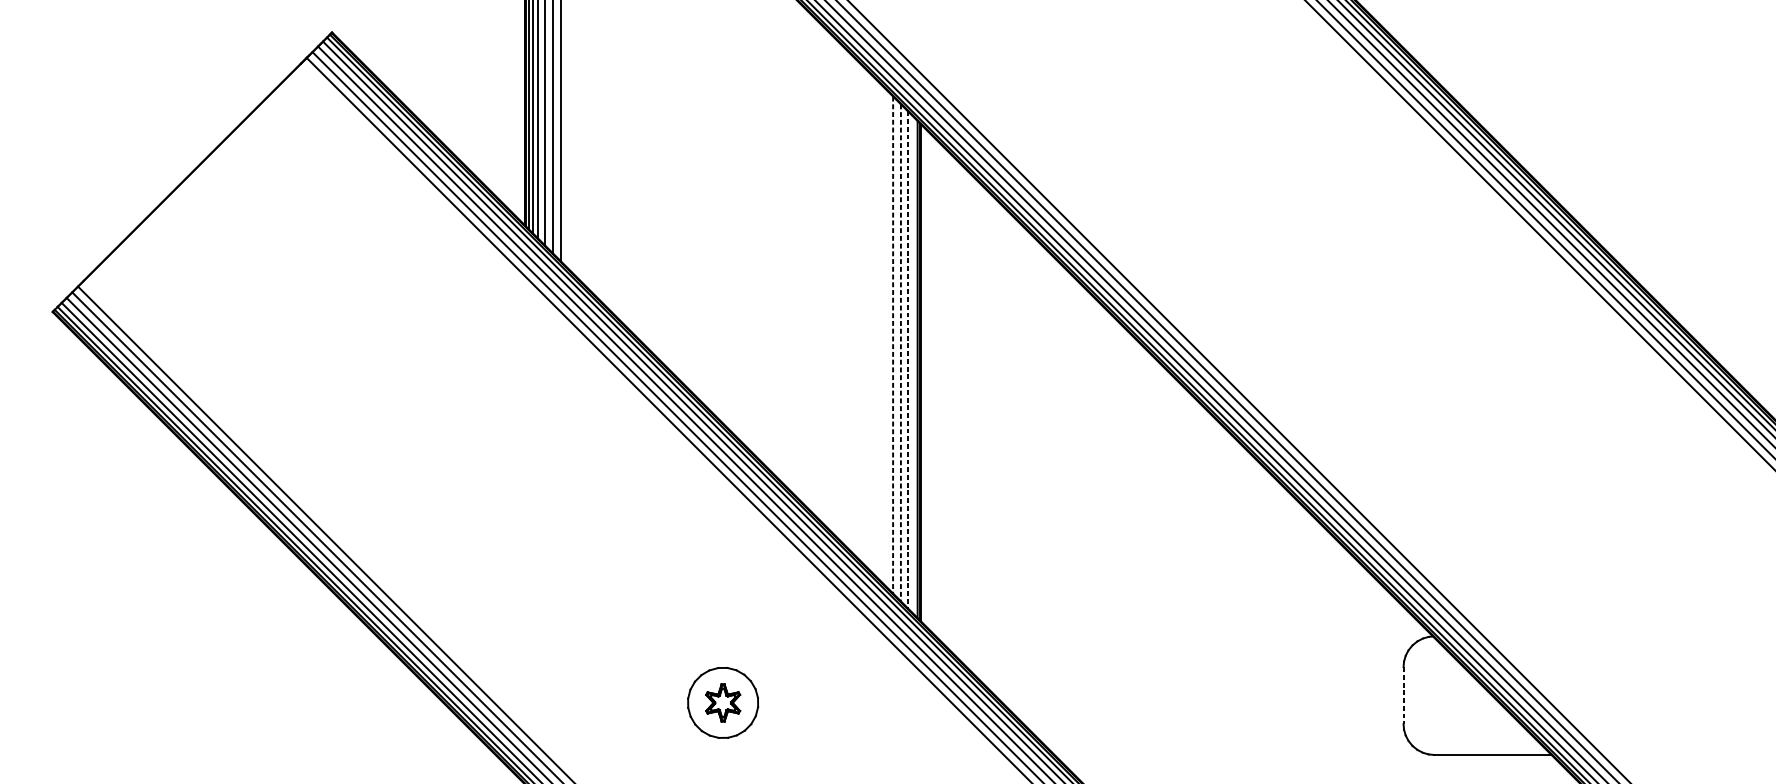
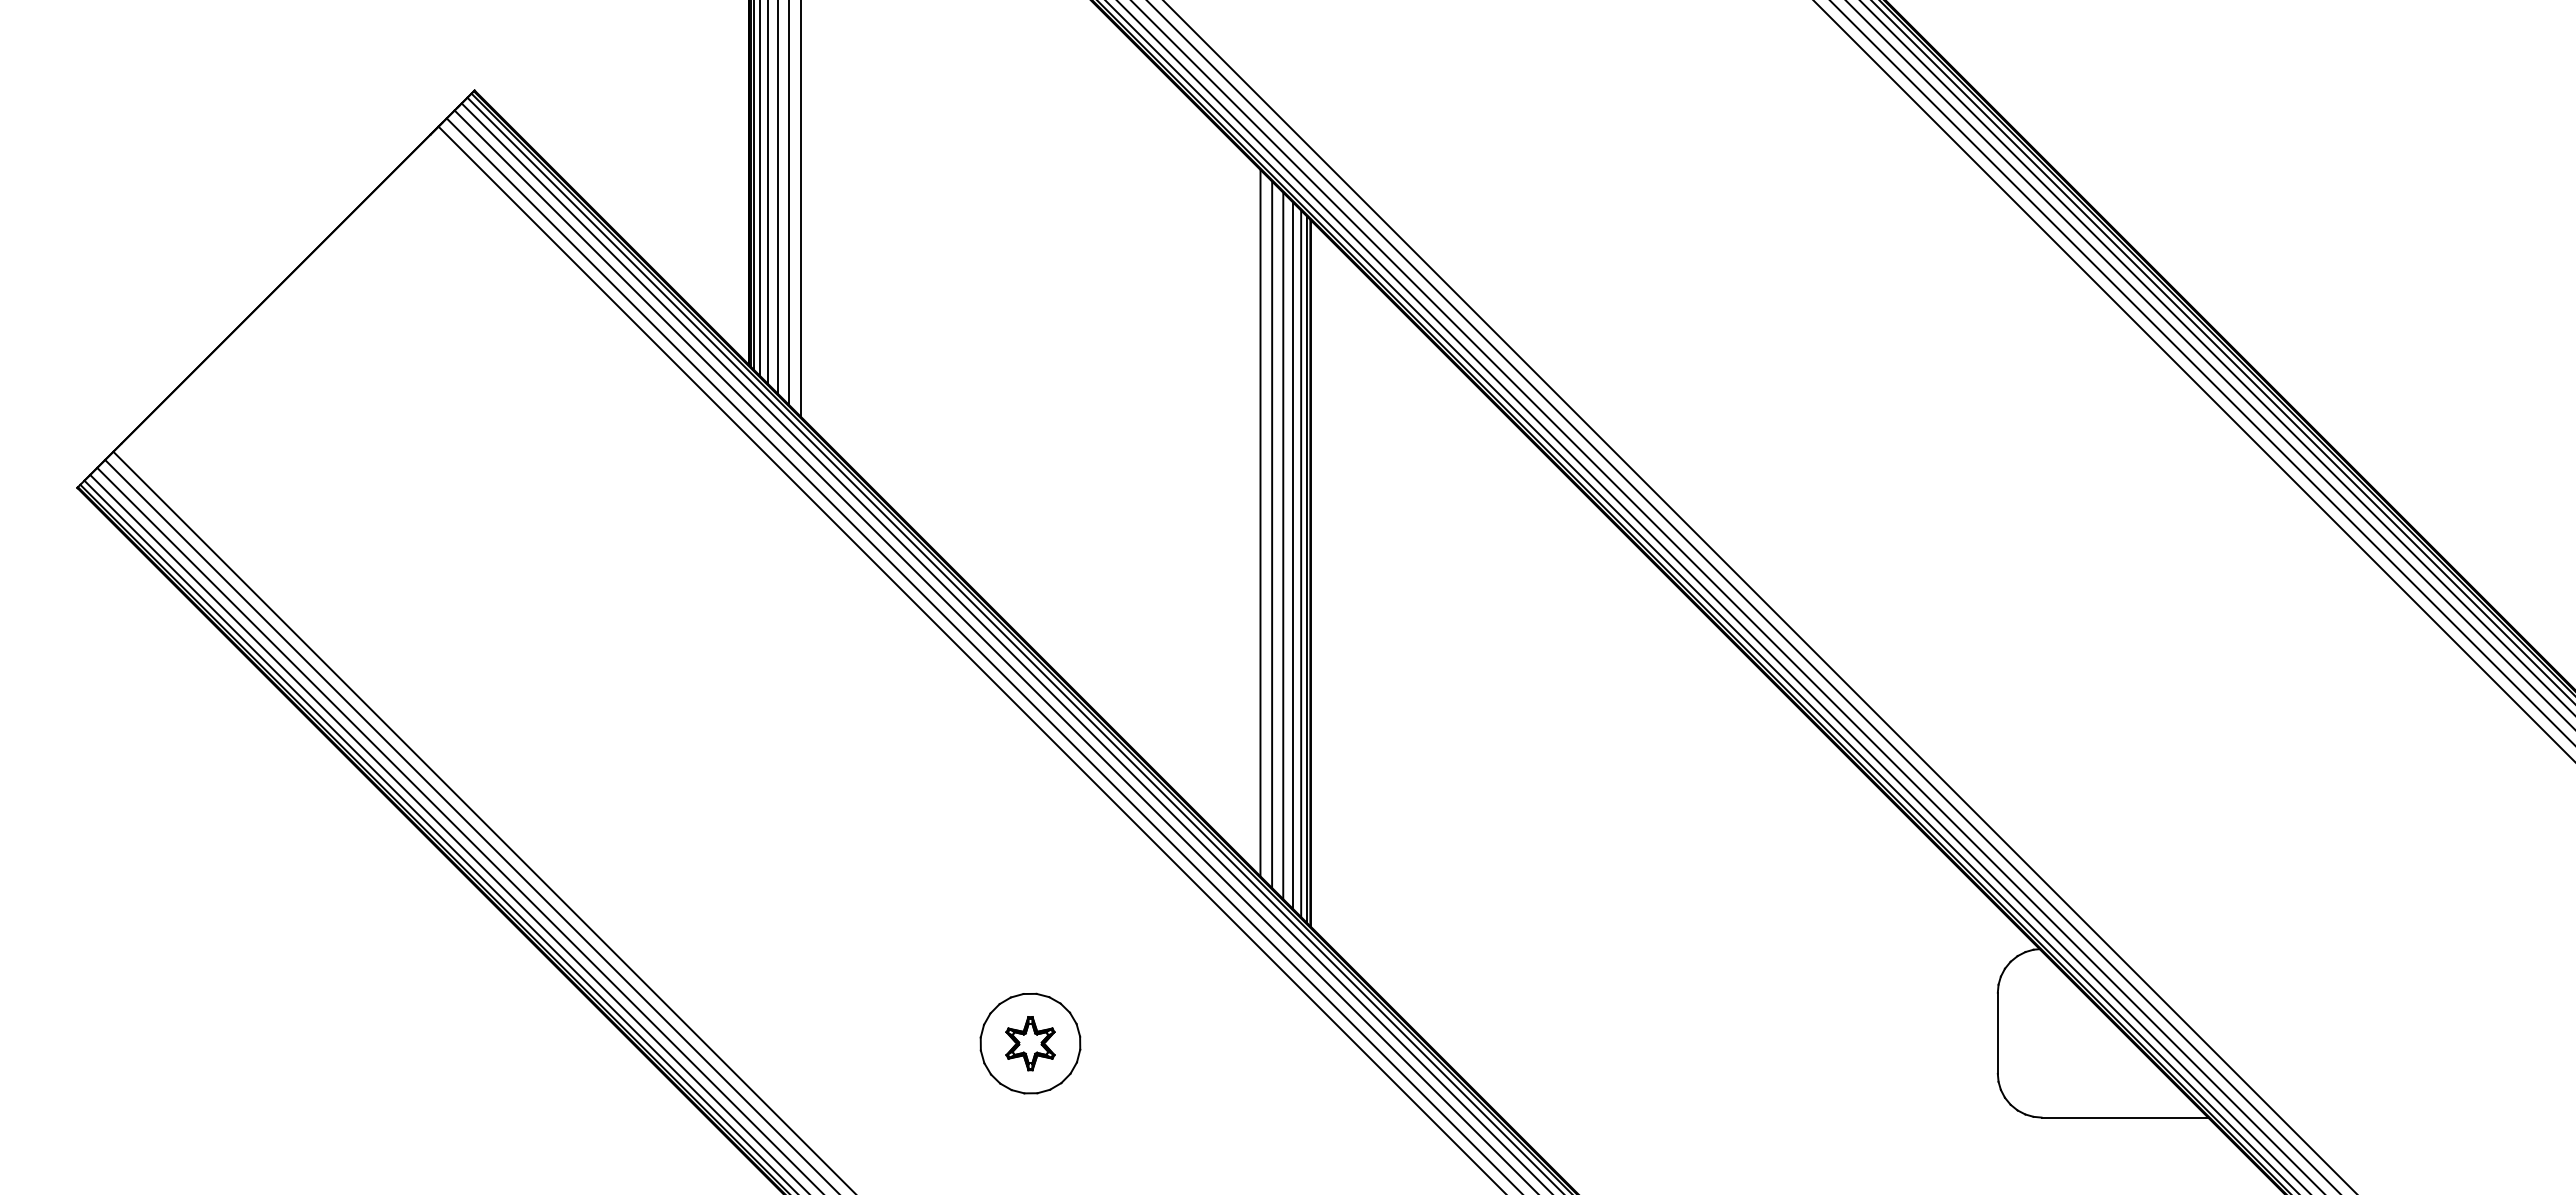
line: (884, 336) -> (1260, 522), added
line: (893, 345) -> (1272, 535), dashed -> solid
line: (901, 353) -> (1283, 546), dashed -> solid
line: (908, 360) -> (1293, 556), dashed -> solid
line: (913, 365) -> (1301, 563), added
line: (1403, 695) -> (1997, 1033), dashed -> solid

